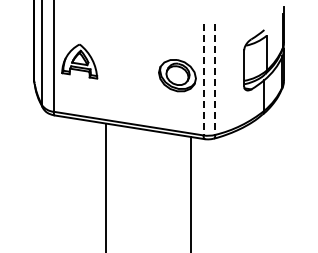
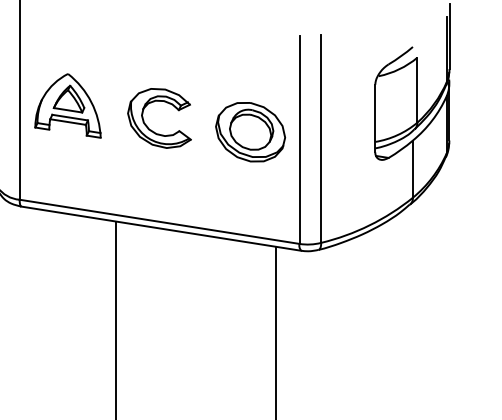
part: (122, 71) -> (147, 124), added
line: (203, 79) -> (299, 139), dashed -> solid
line: (215, 79) -> (321, 139), dashed -> solid

